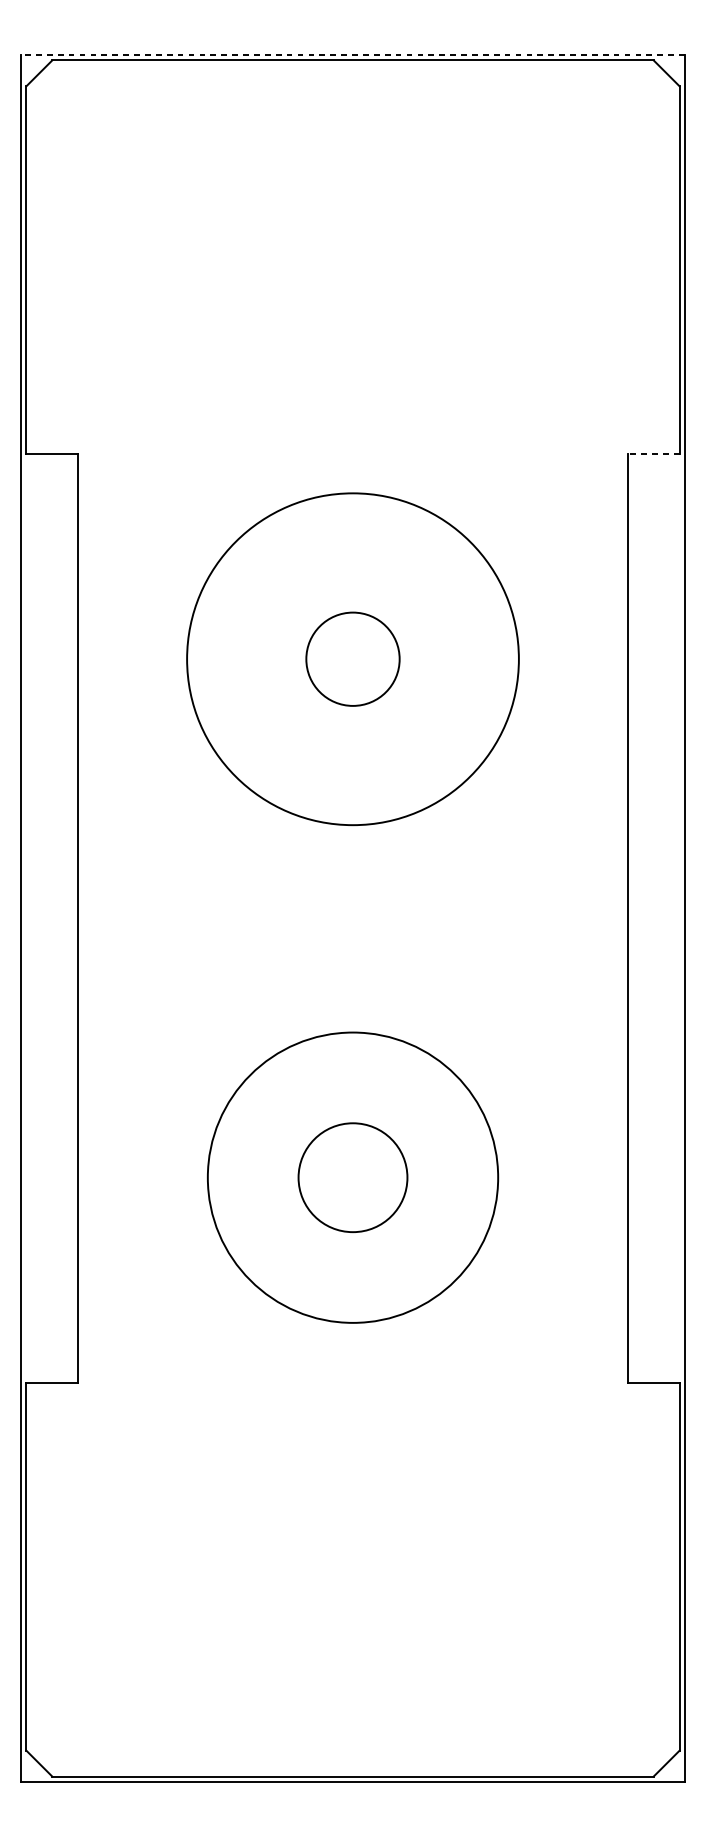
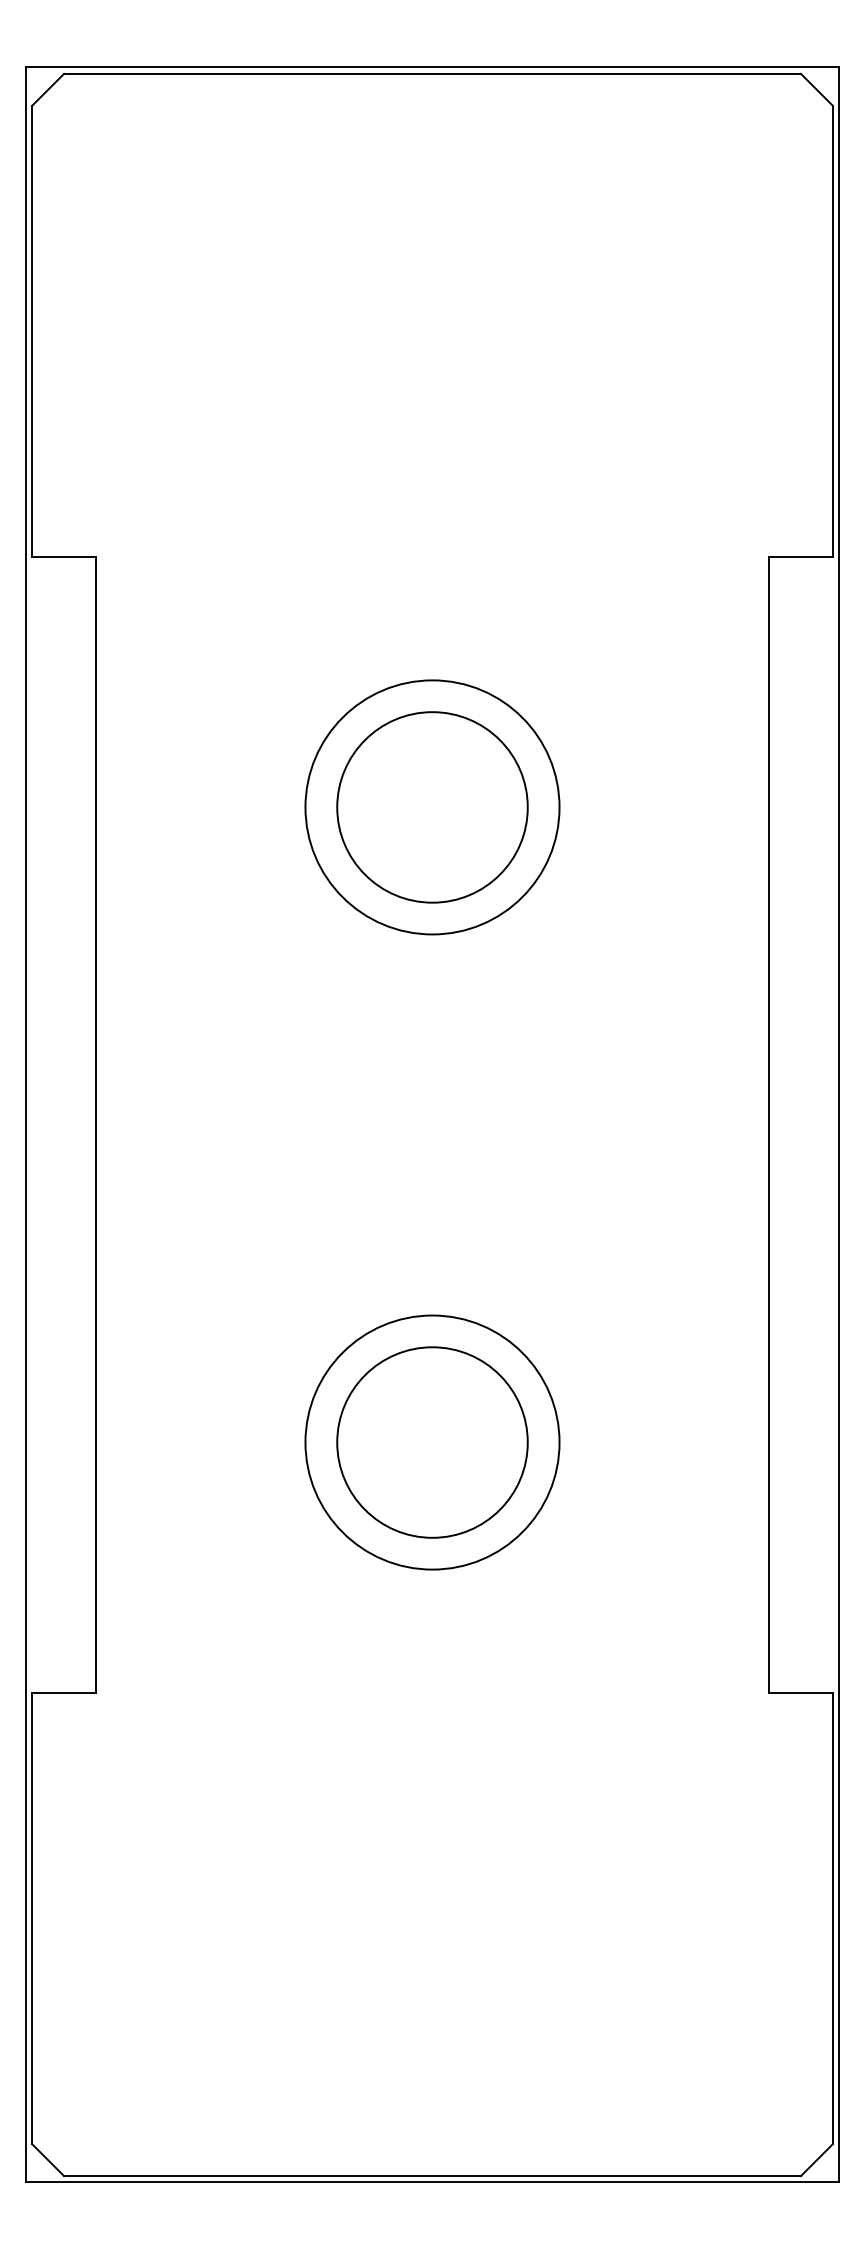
line: (353, 55) -> (432, 67), dashed -> solid
line: (653, 454) -> (800, 556), dashed -> solid
circle: (353, 659) -> (432, 807), size x0.62
circle: (353, 659) -> (432, 807), size x1.67
circle: (353, 1177) -> (432, 1442), size x0.71
circle: (353, 1177) -> (432, 1442), size x1.43

